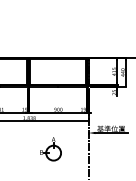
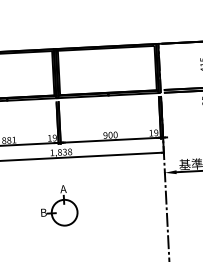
part: (50, 149) -> (58, 206), moved

